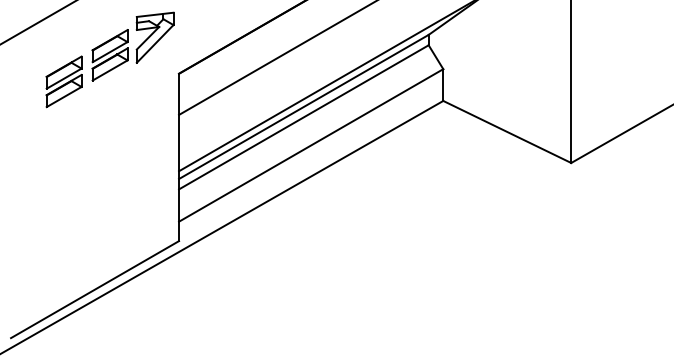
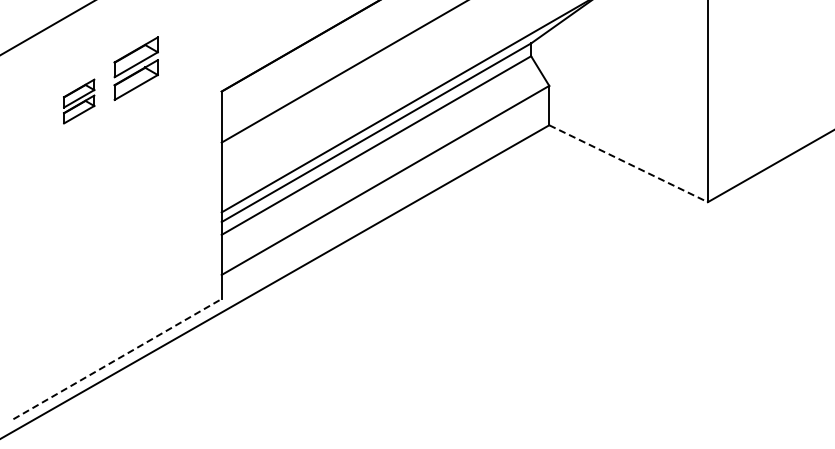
part: (154, 38) -> (191, 47), removed
part: (63, 81) -> (78, 101), size x0.7
line: (508, 131) -> (629, 163), solid -> dashed
line: (94, 289) -> (117, 358), solid -> dashed

